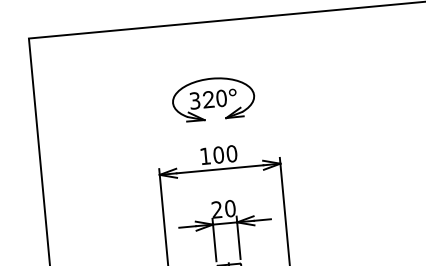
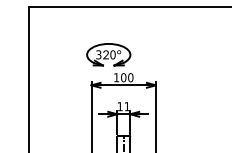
part: (213, 98) -> (108, 54), moved
text: (223, 208) -> (123, 106), 20 -> 11

